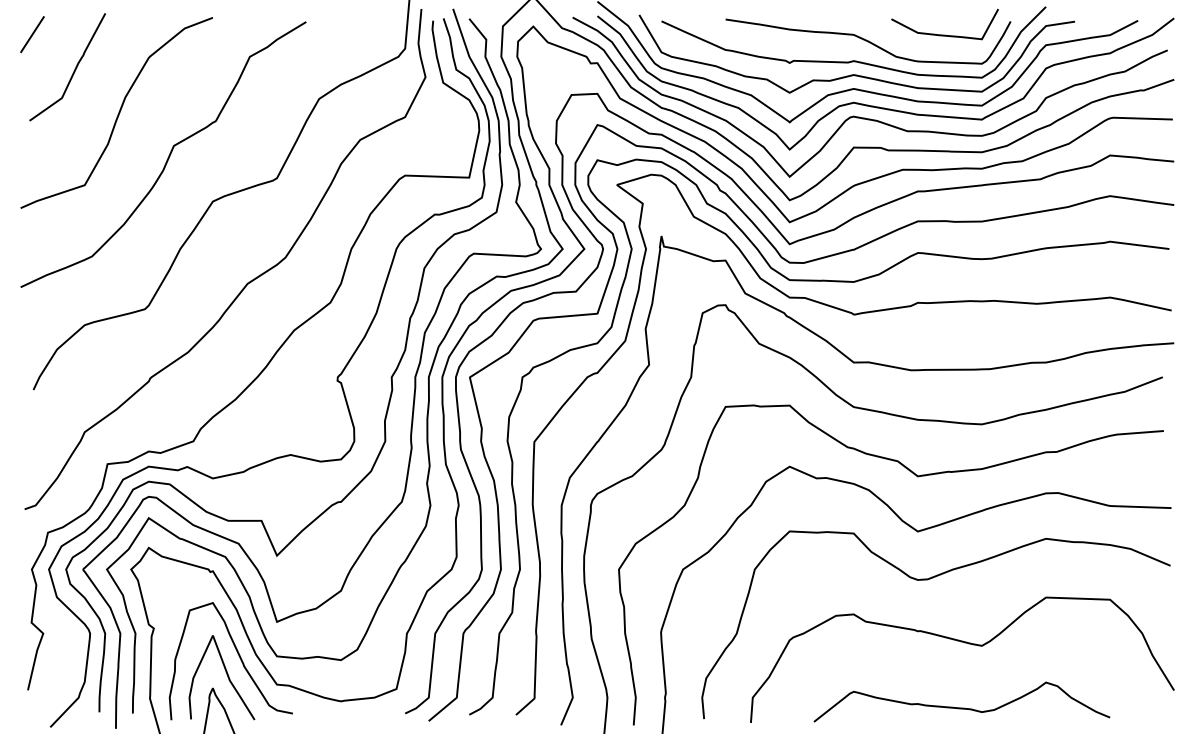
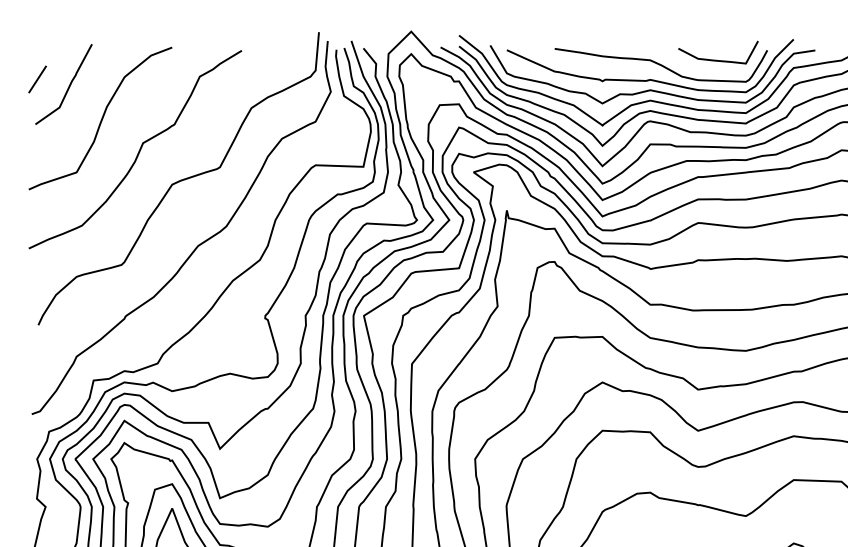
line: (32, 34) -> (37, 79), moved

